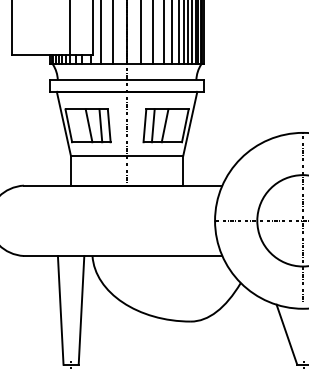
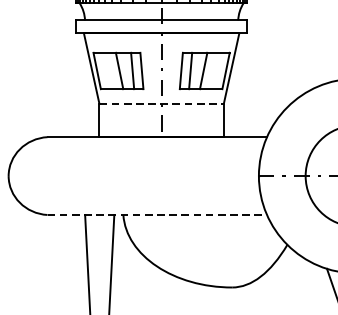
line: (127, 155) -> (162, 103), solid -> dashed
line: (123, 256) -> (157, 215), solid -> dashed

